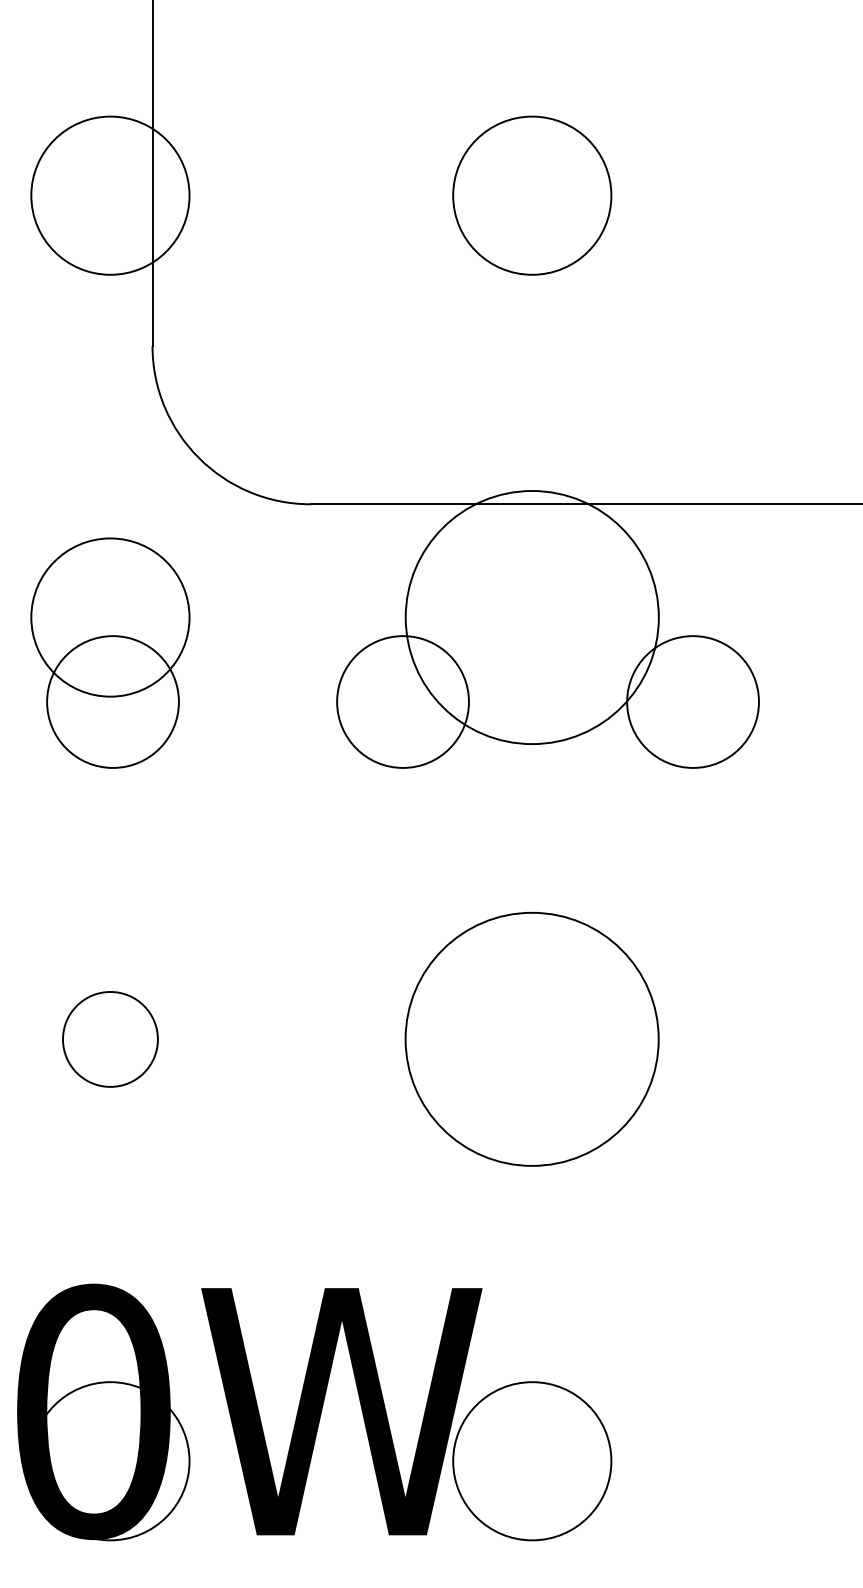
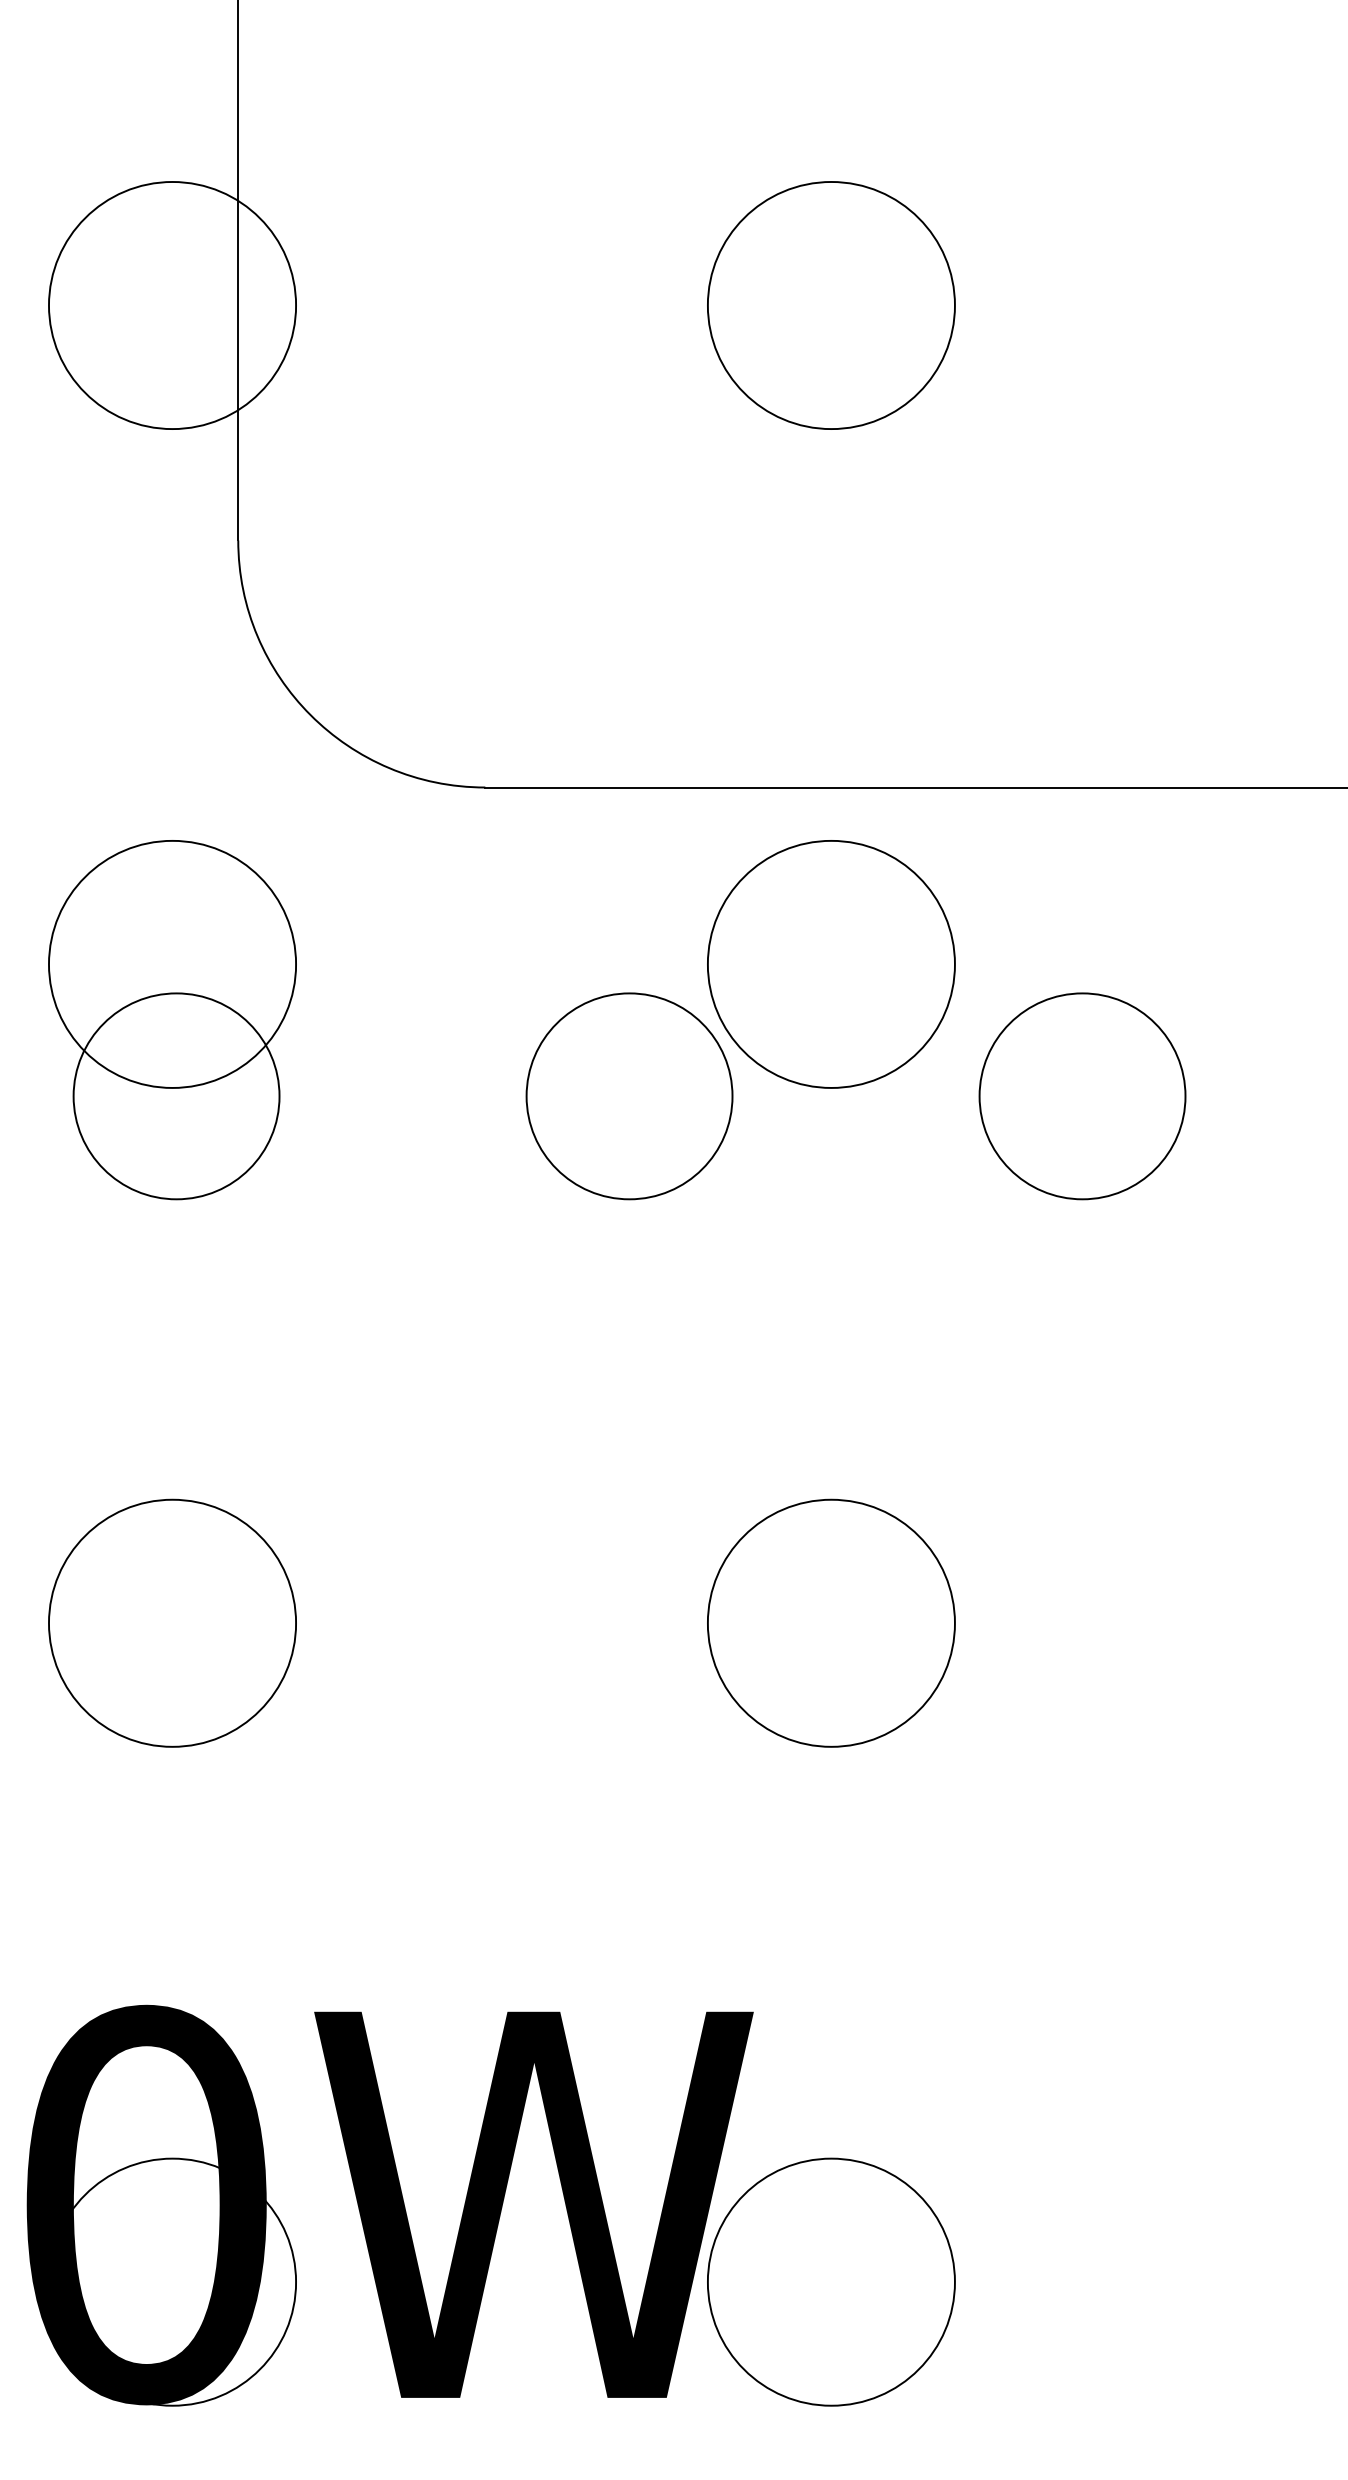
circle: (532, 617) -> (831, 964), size x0.62
circle: (110, 1039) -> (172, 1623), size x1.67
circle: (532, 1039) -> (831, 1623), size x0.62

